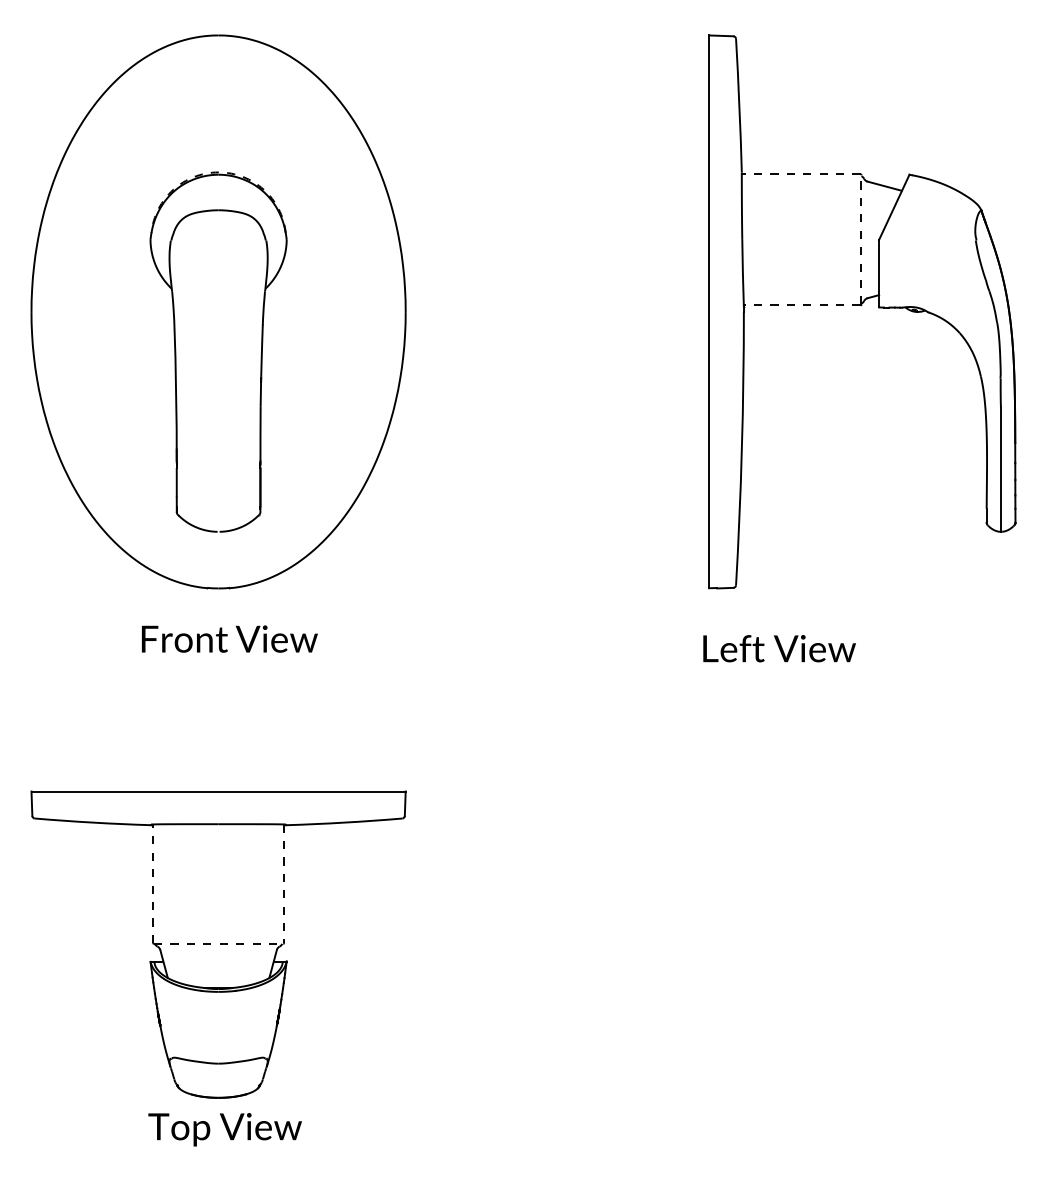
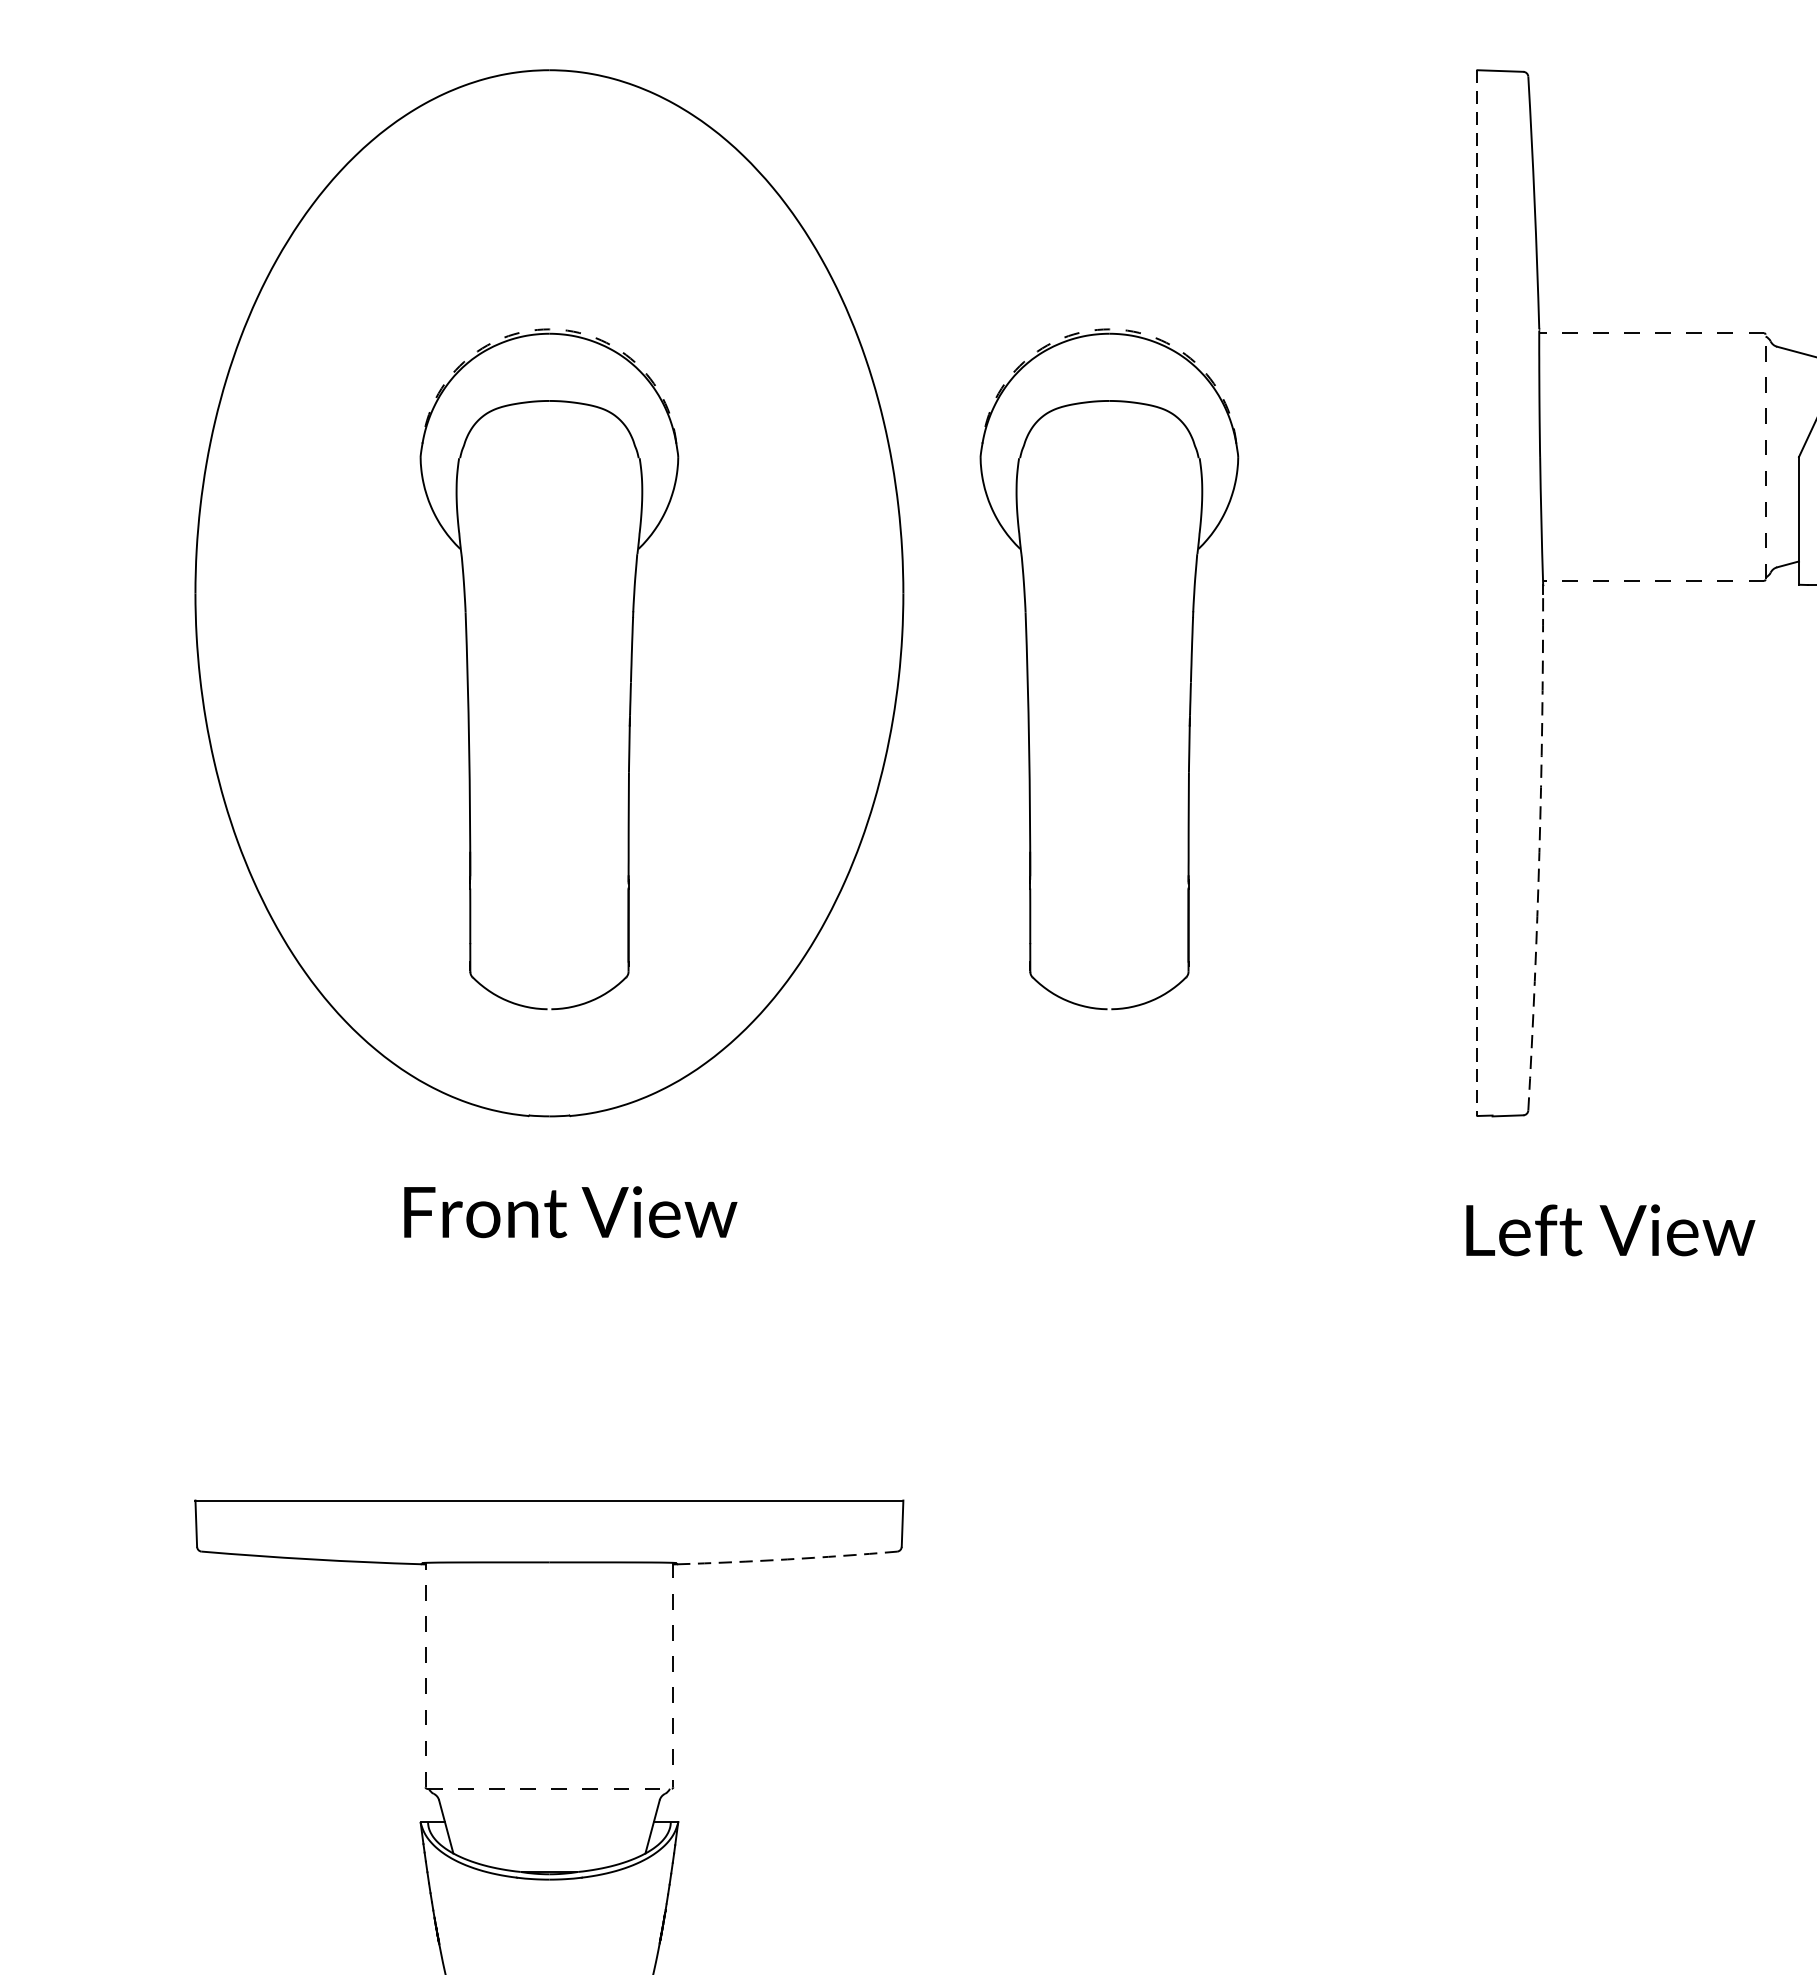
line: (709, 312) -> (1478, 594), solid -> dashed
part: (472, 351) -> (1029, 668), added
arc: (741, 448) -> (1538, 851), solid -> dashed
arc: (344, 822) -> (787, 1559), solid -> dashed

